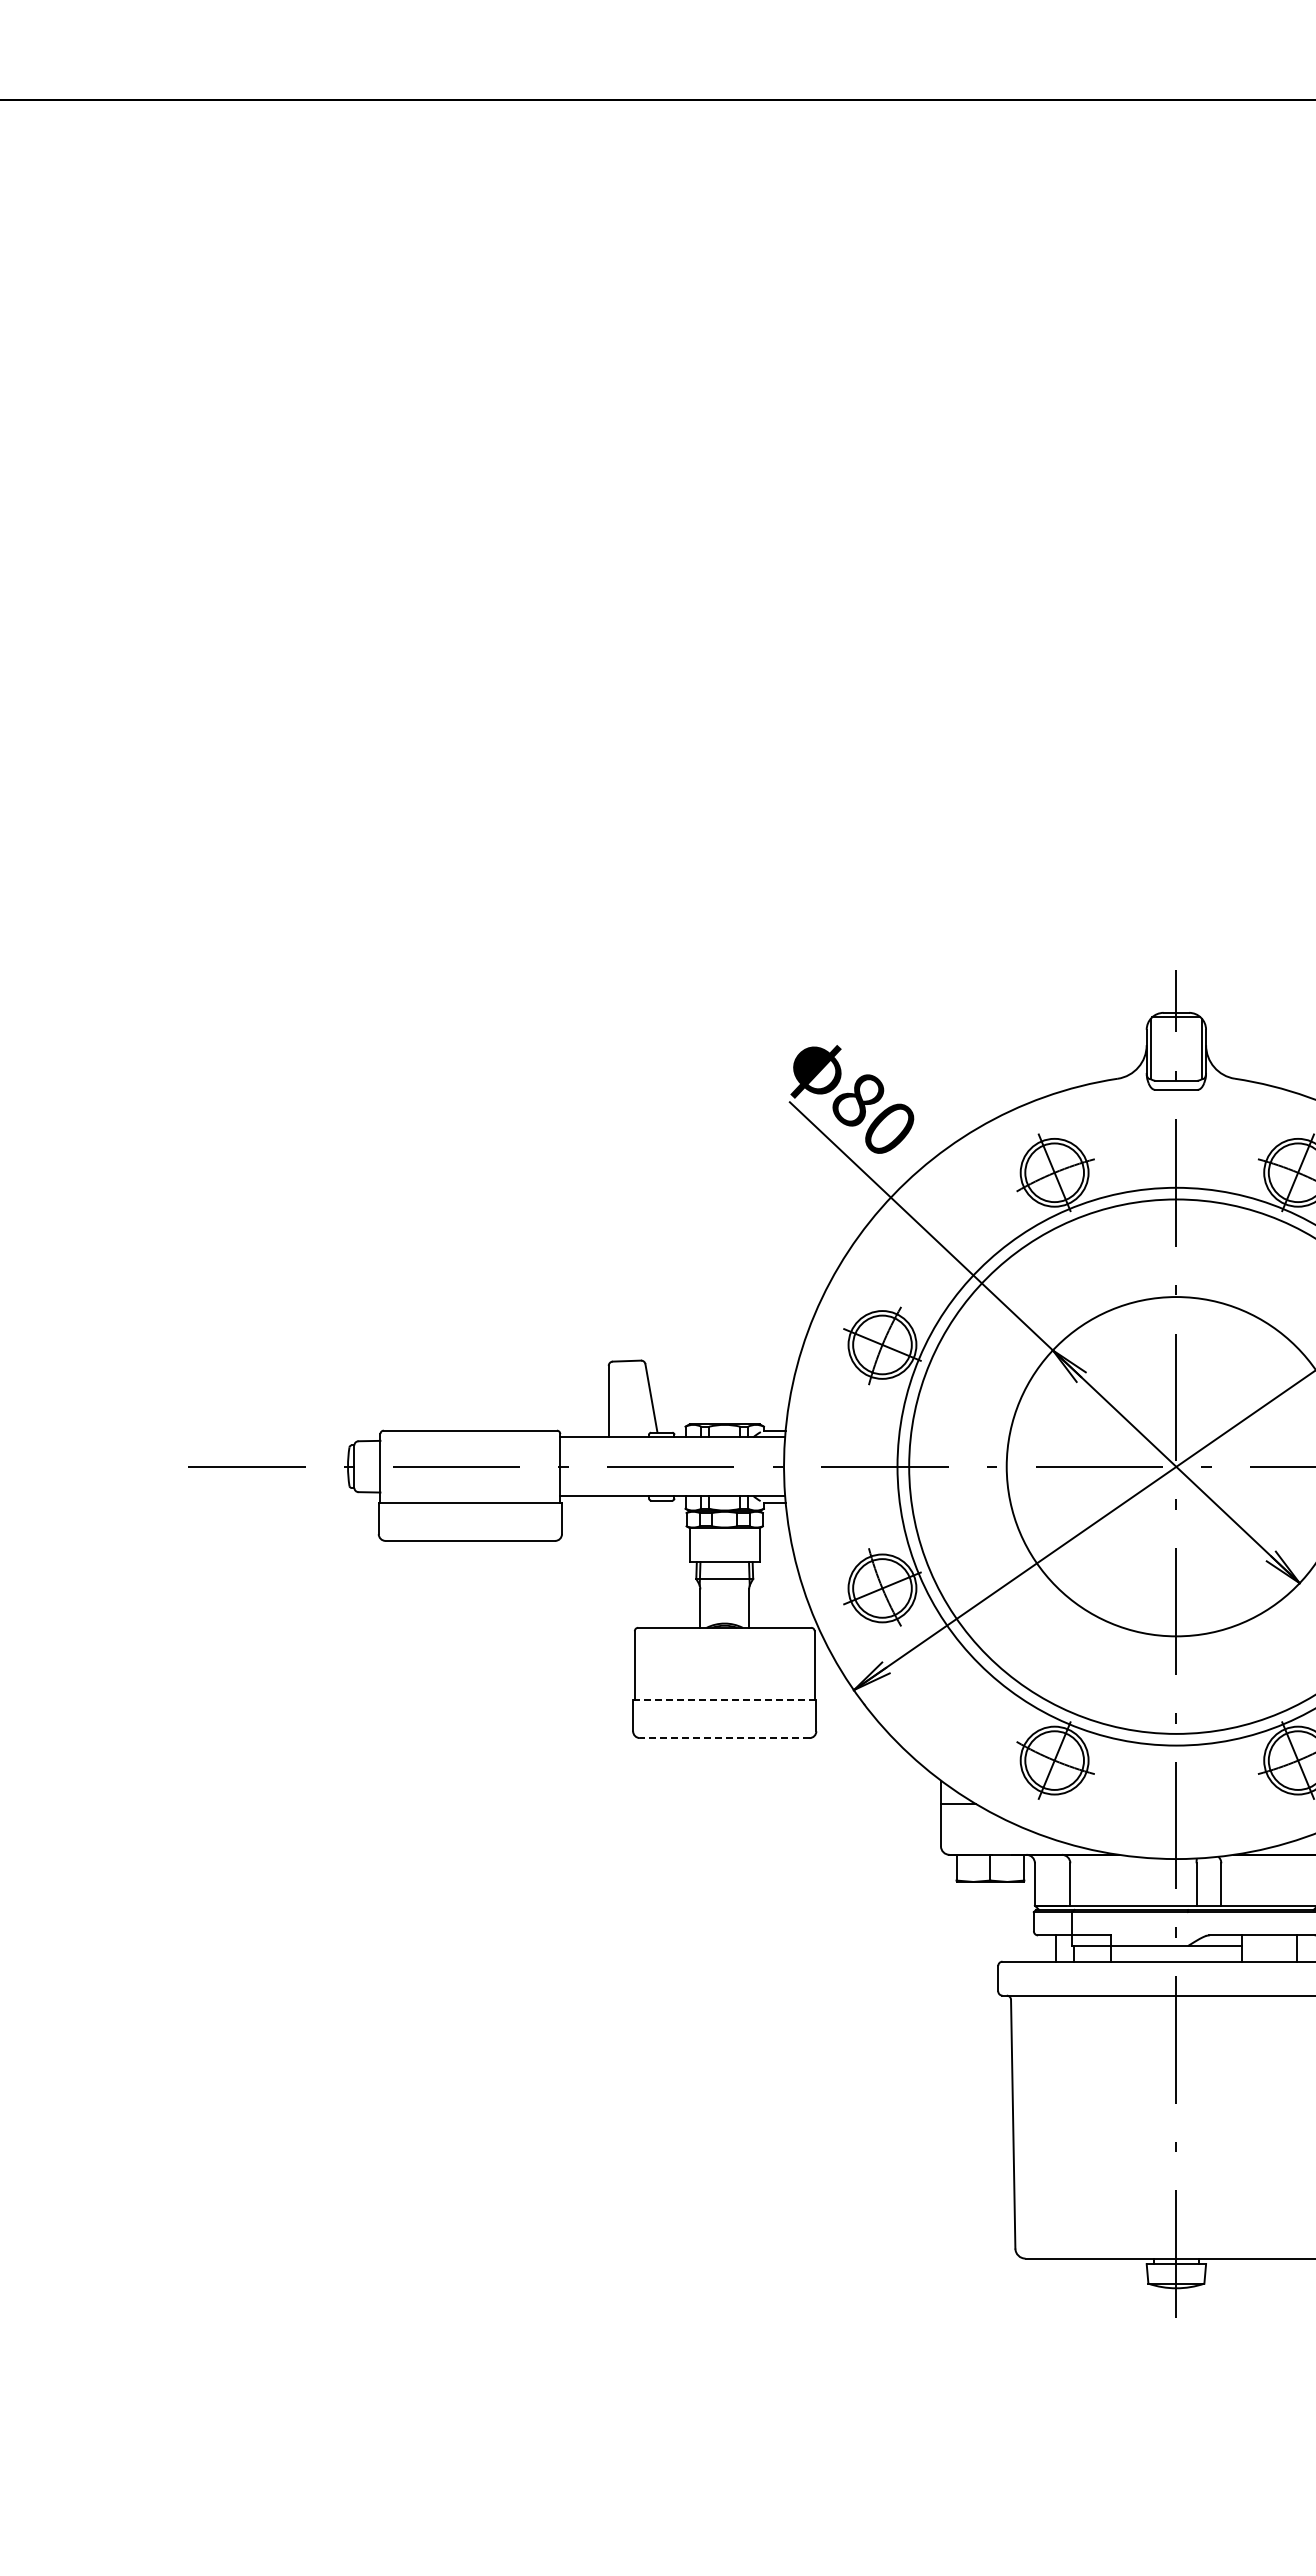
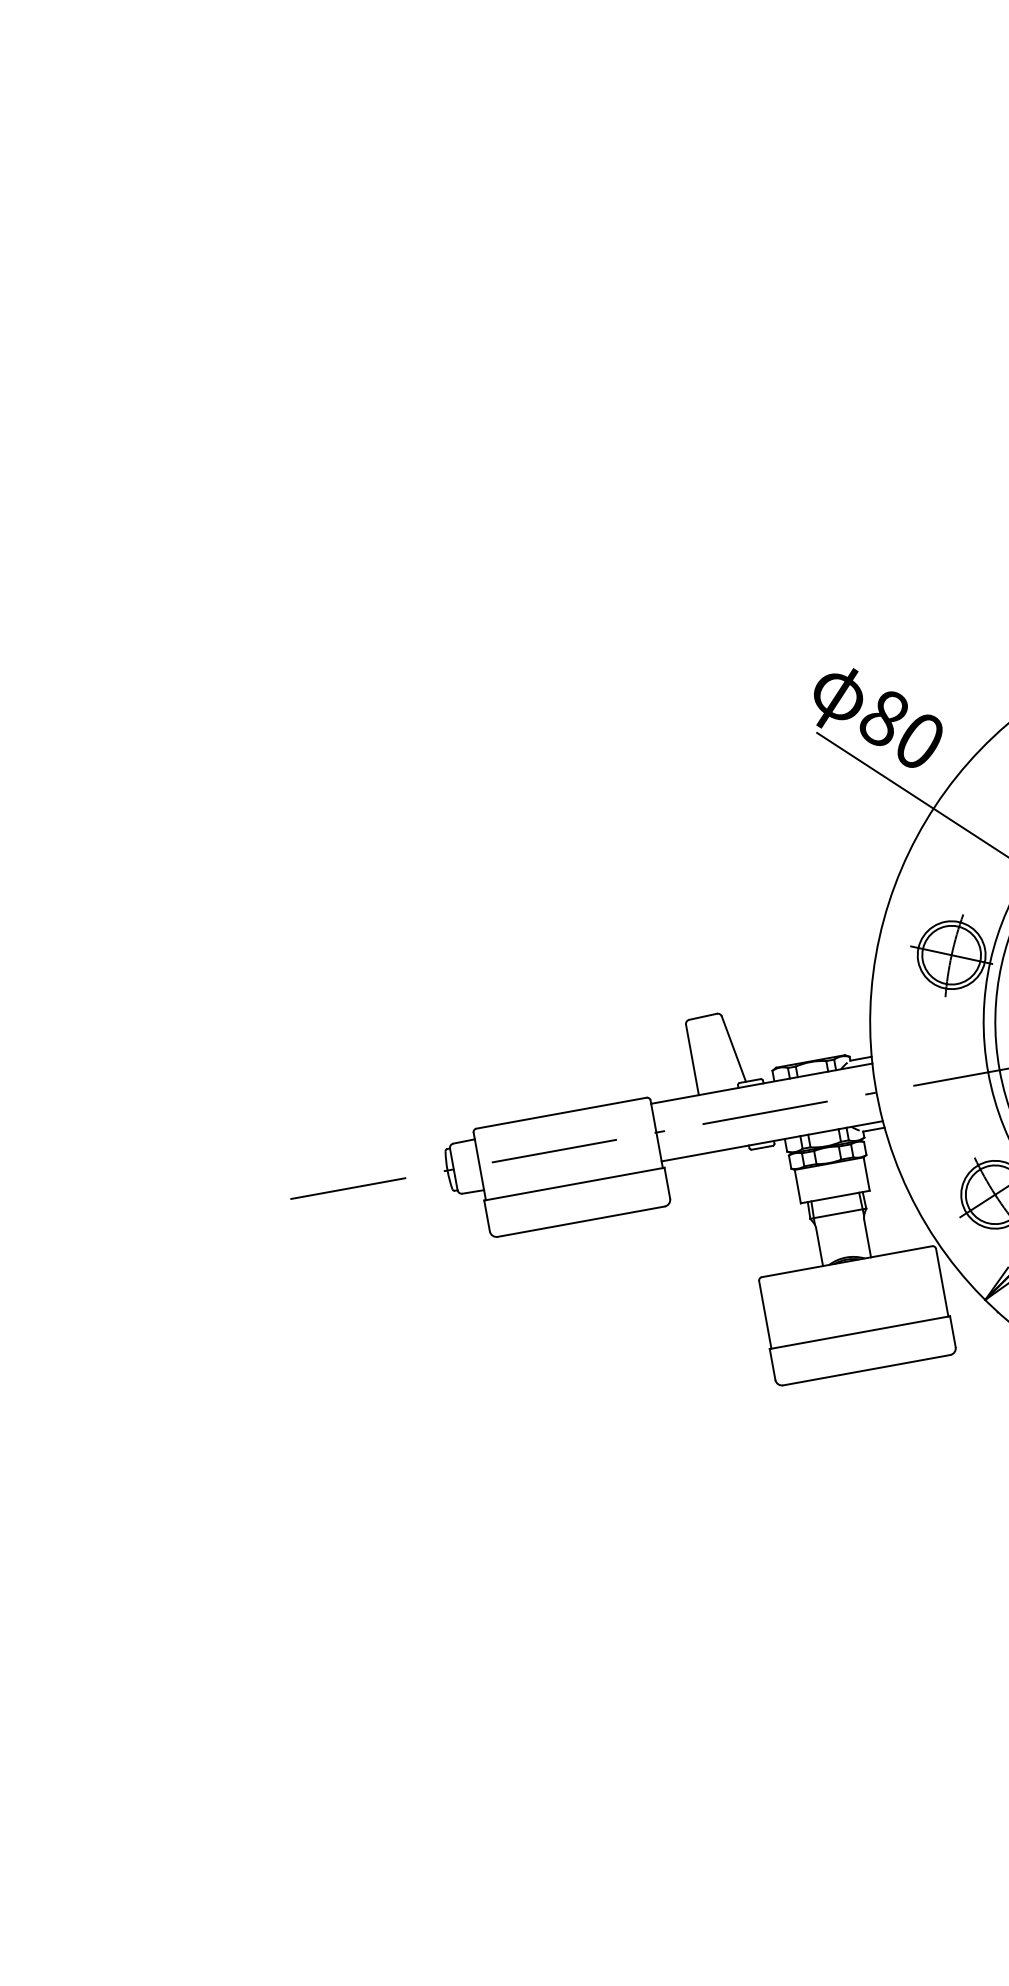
line: (724, 1699) -> (859, 1332), dashed -> solid
line: (724, 1738) -> (866, 1370), dashed -> solid

